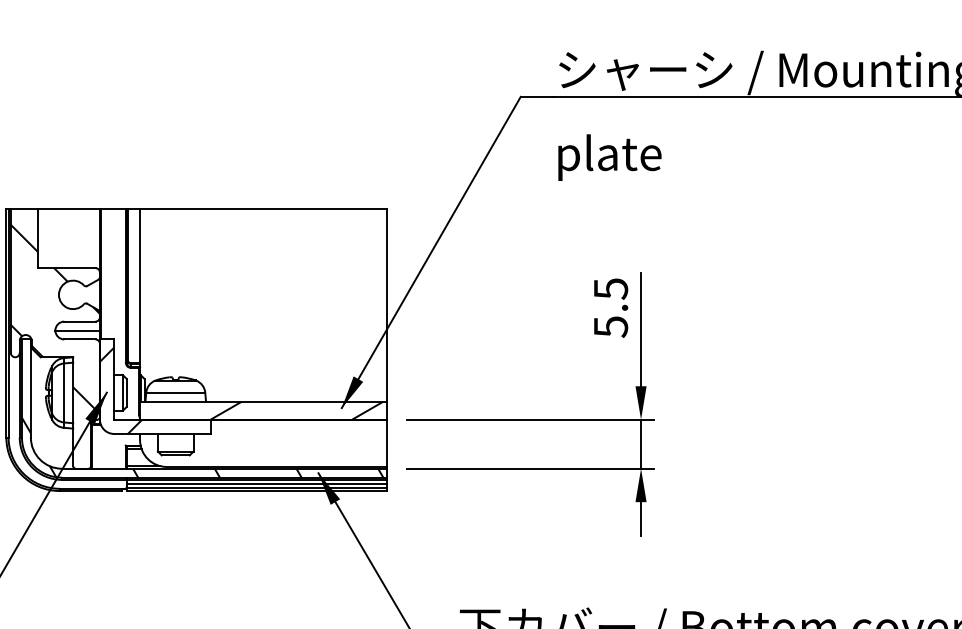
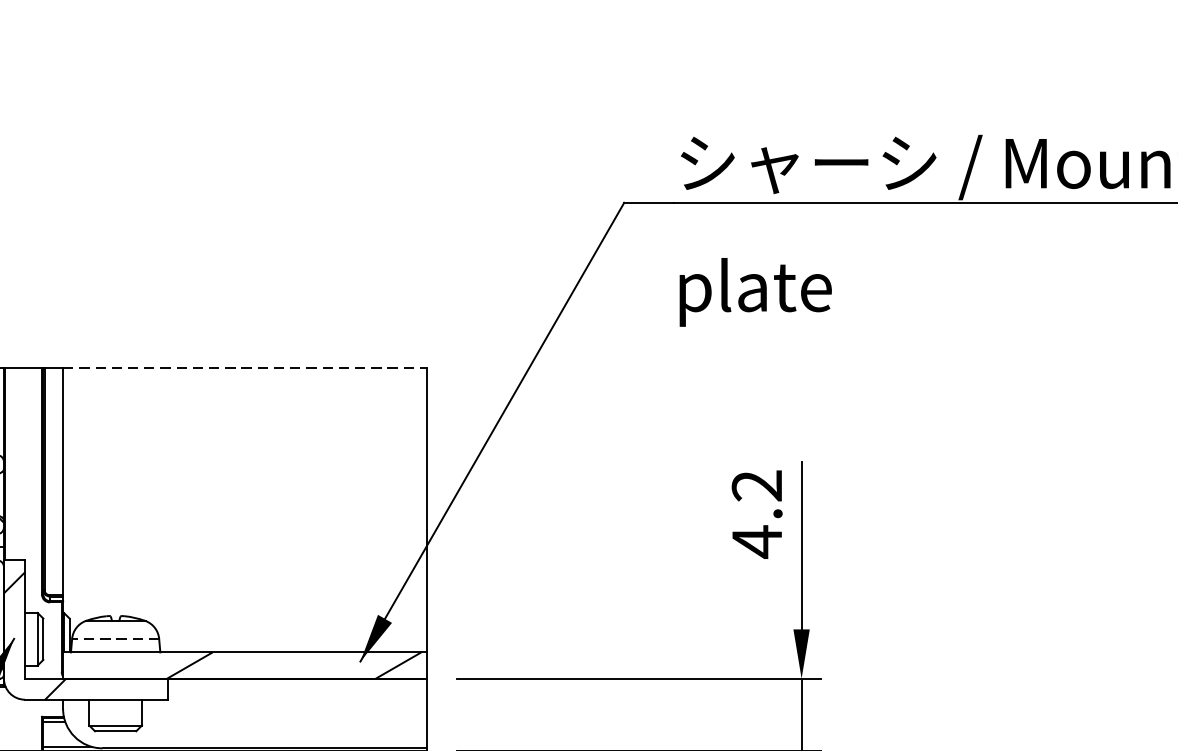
line: (264, 209) -> (246, 368), solid -> dashed
text: (610, 308) -> (756, 514), 5.5 -> 4.2
line: (175, 392) -> (115, 638), solid -> dashed

